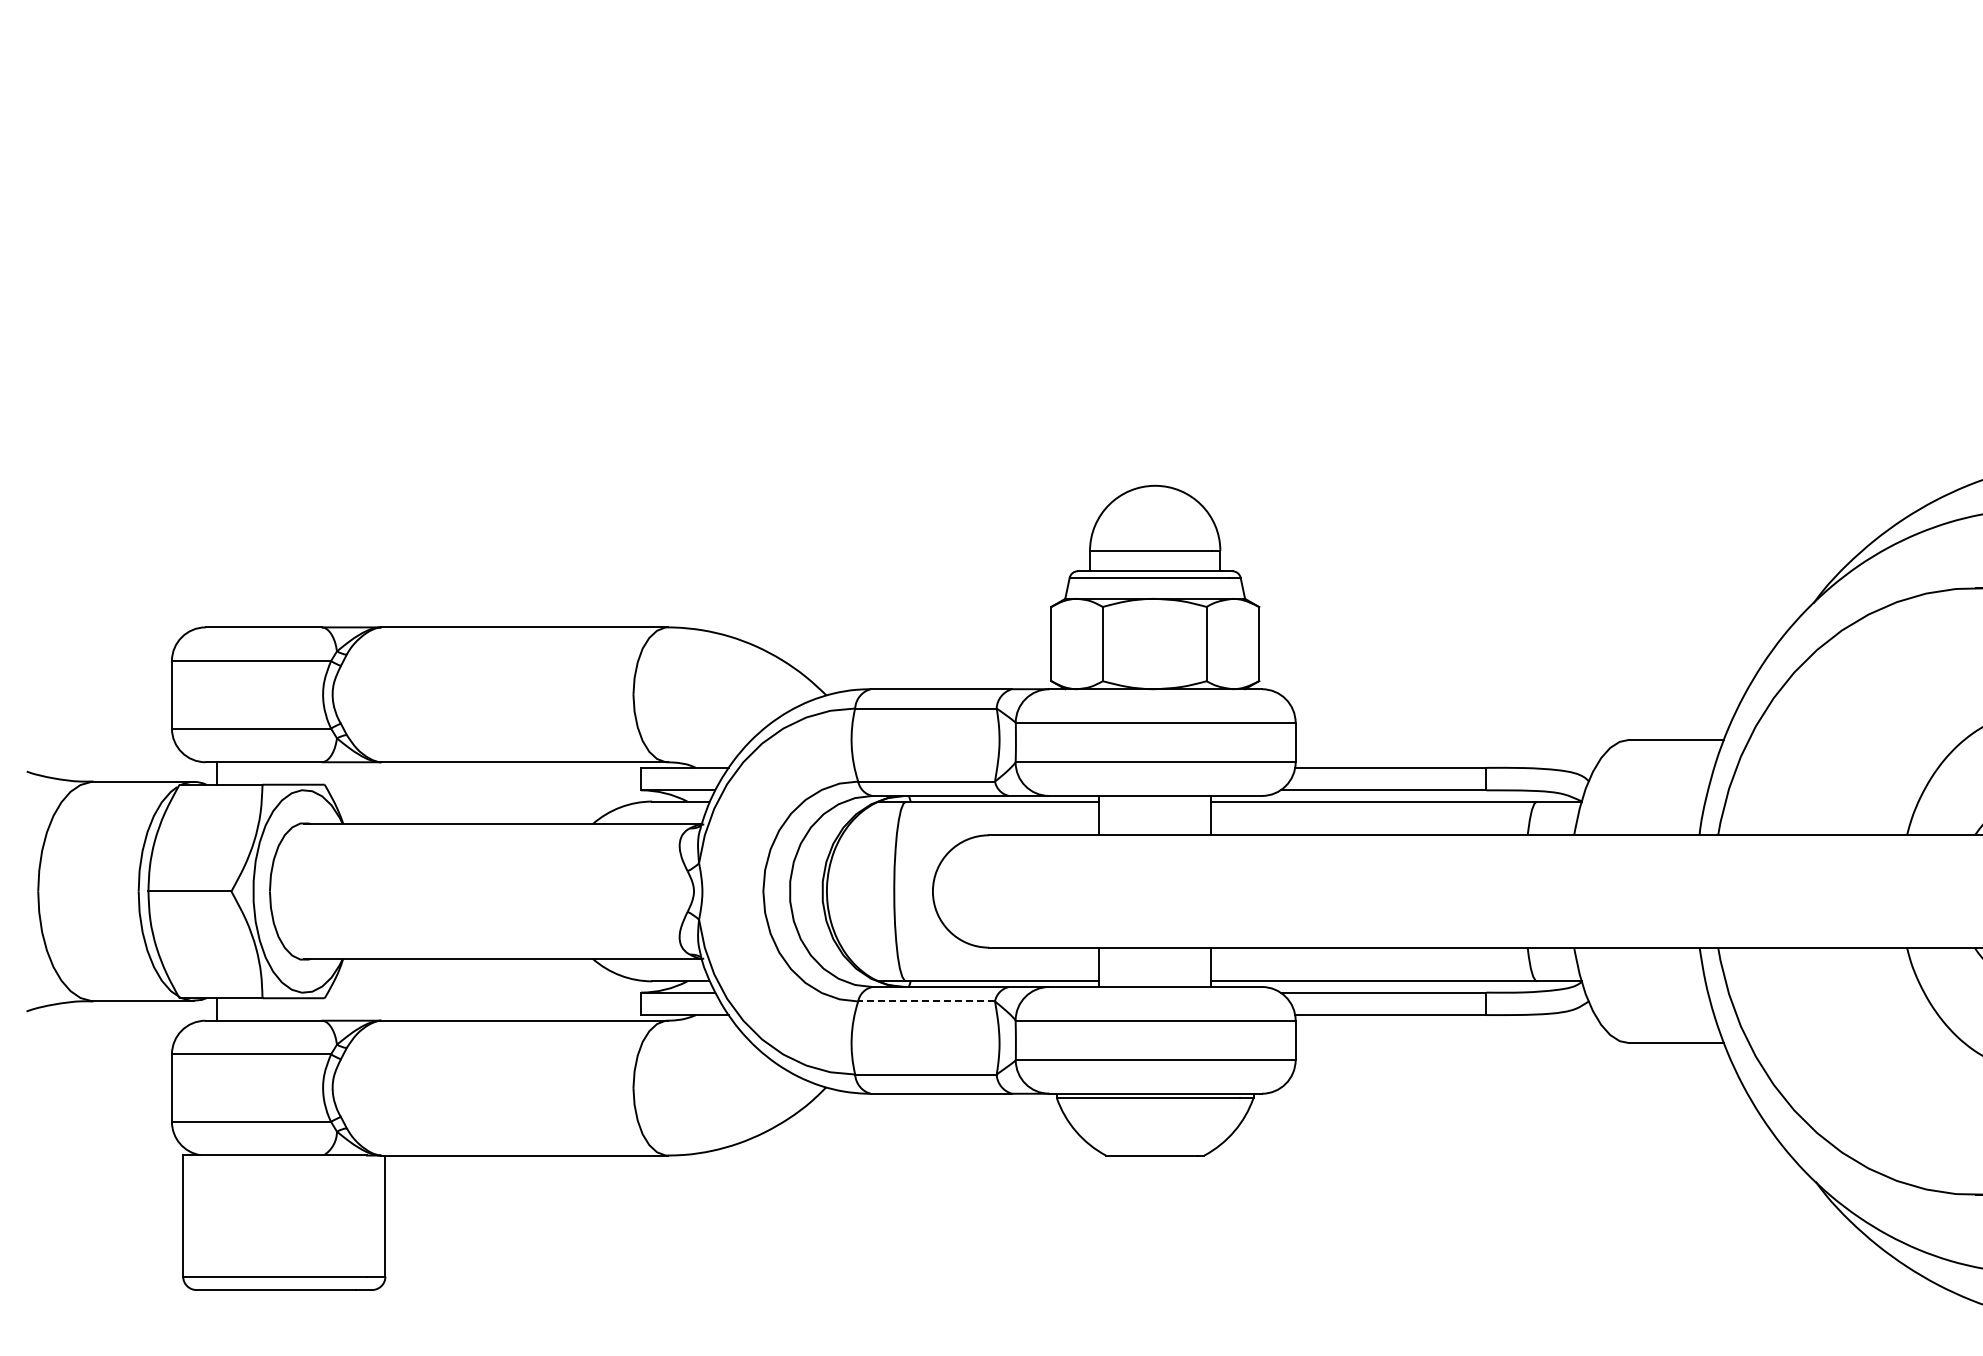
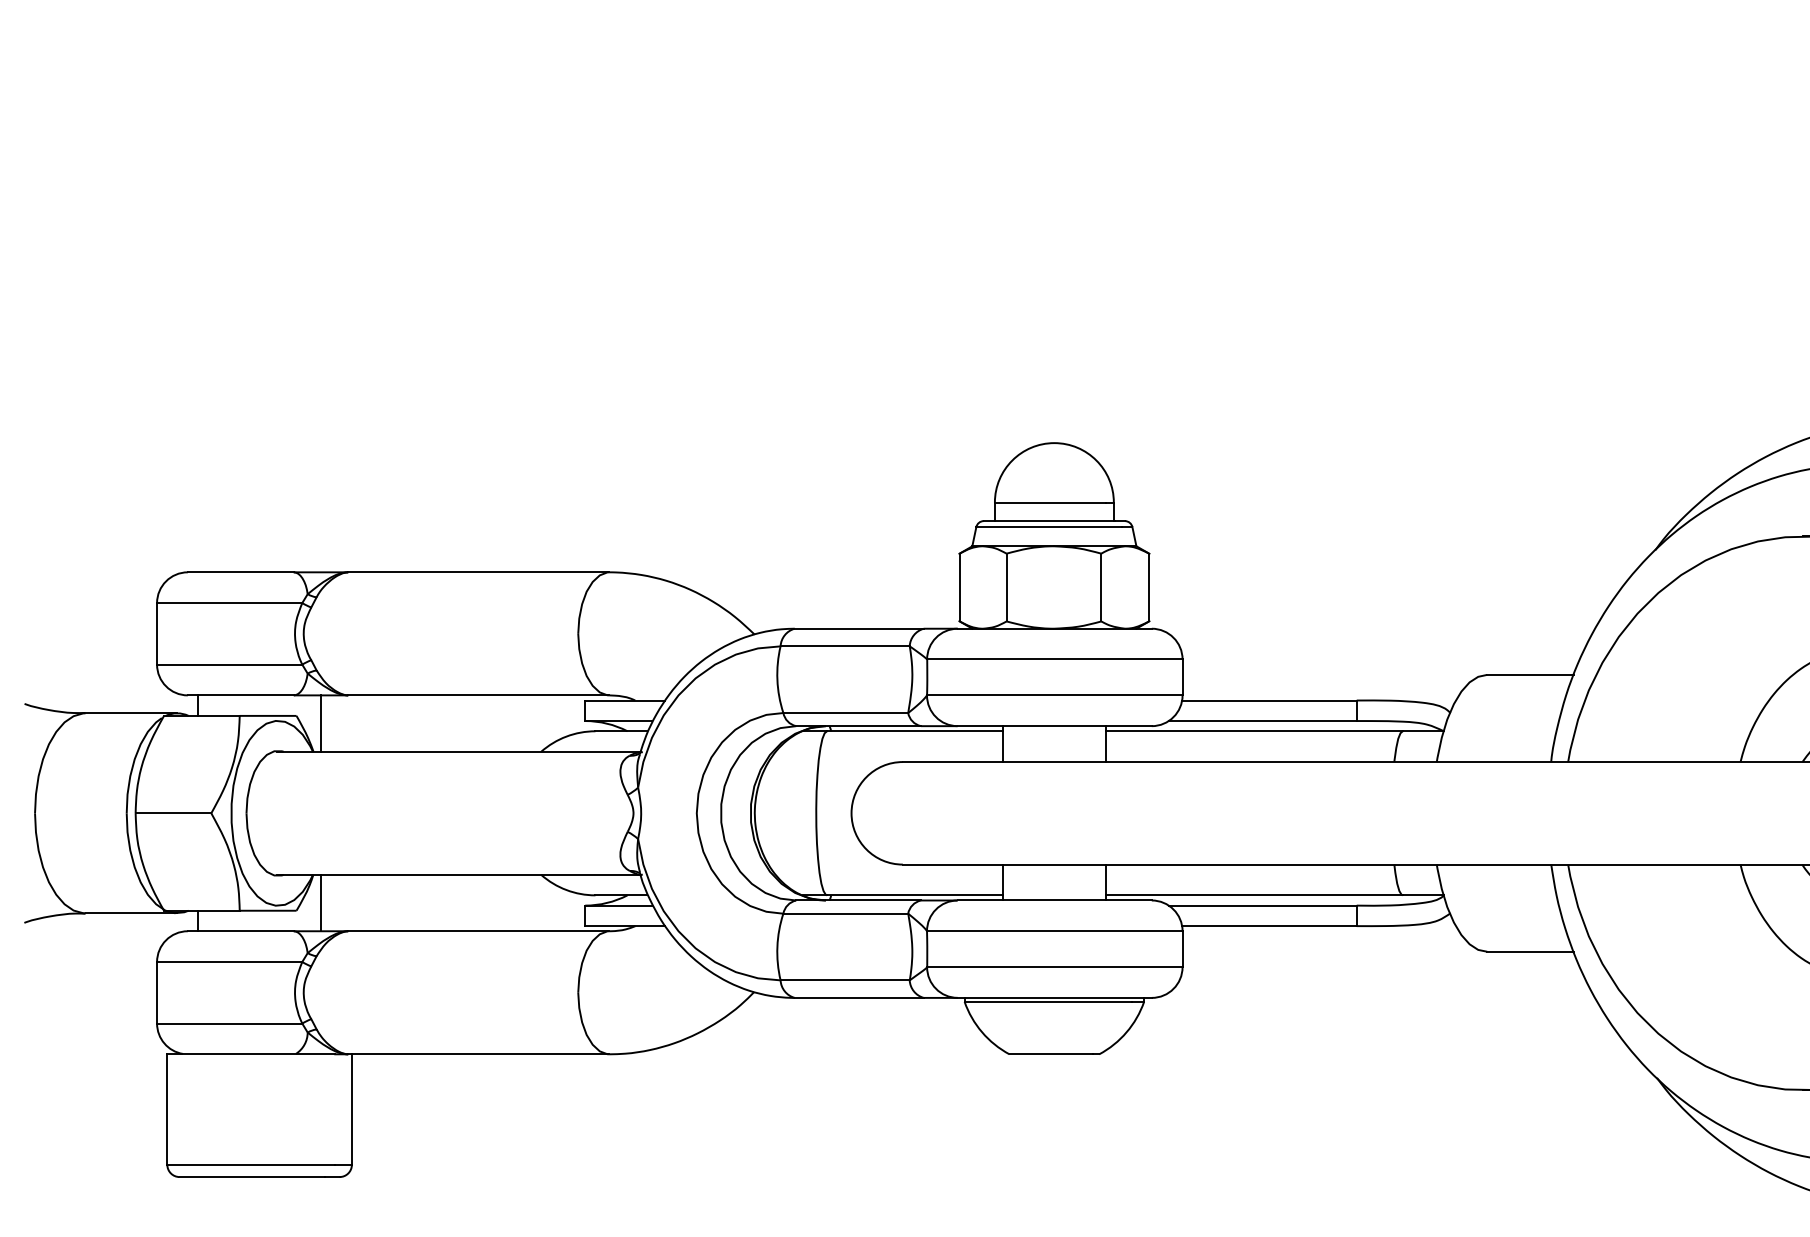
line: (351, 793) -> (320, 723), added
line: (351, 989) -> (320, 902), added
line: (926, 1001) -> (845, 913), dashed -> solid

